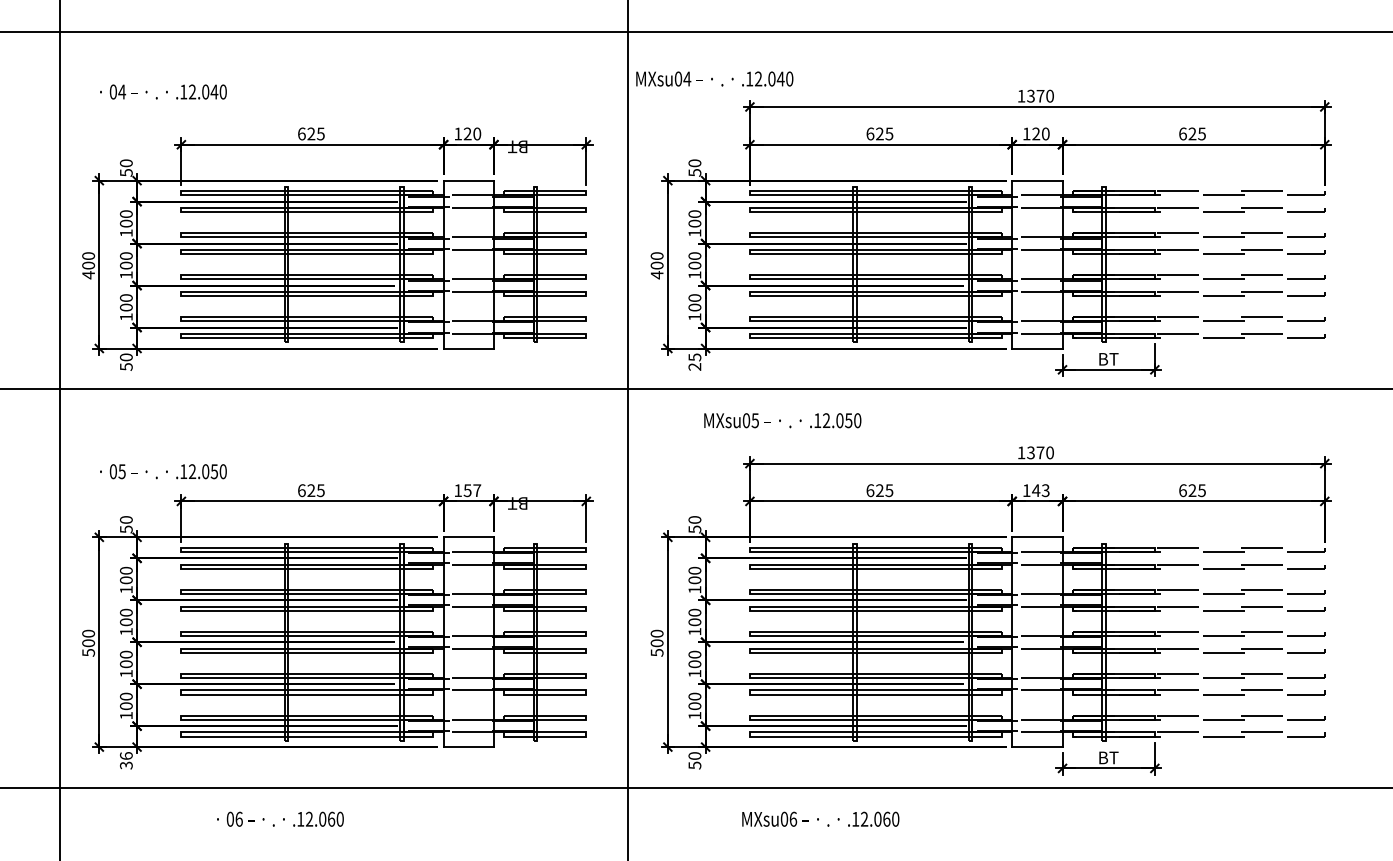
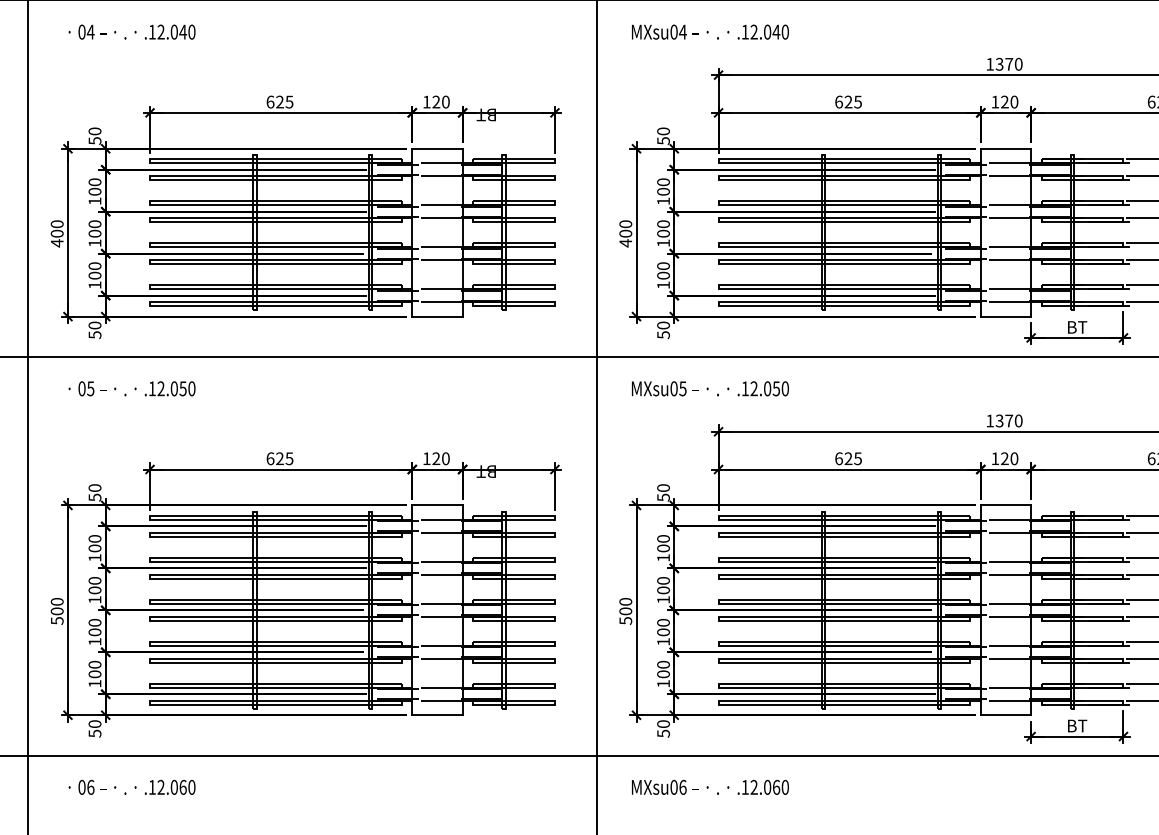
text: (714, 78) -> (710, 31), moved
text: (163, 91) -> (132, 31), moved
text: (694, 361) -> (663, 329), 25 -> 50
text: (782, 420) -> (710, 388), moved
text: (163, 471) -> (132, 388), moved
text: (472, 490) -> (441, 458), 157 -> 120
text: (1040, 490) -> (1009, 458), 143 -> 120
text: (125, 760) -> (94, 728), 36 -> 50
text: (280, 818) -> (132, 786), moved
text: (820, 818) -> (710, 786), moved

